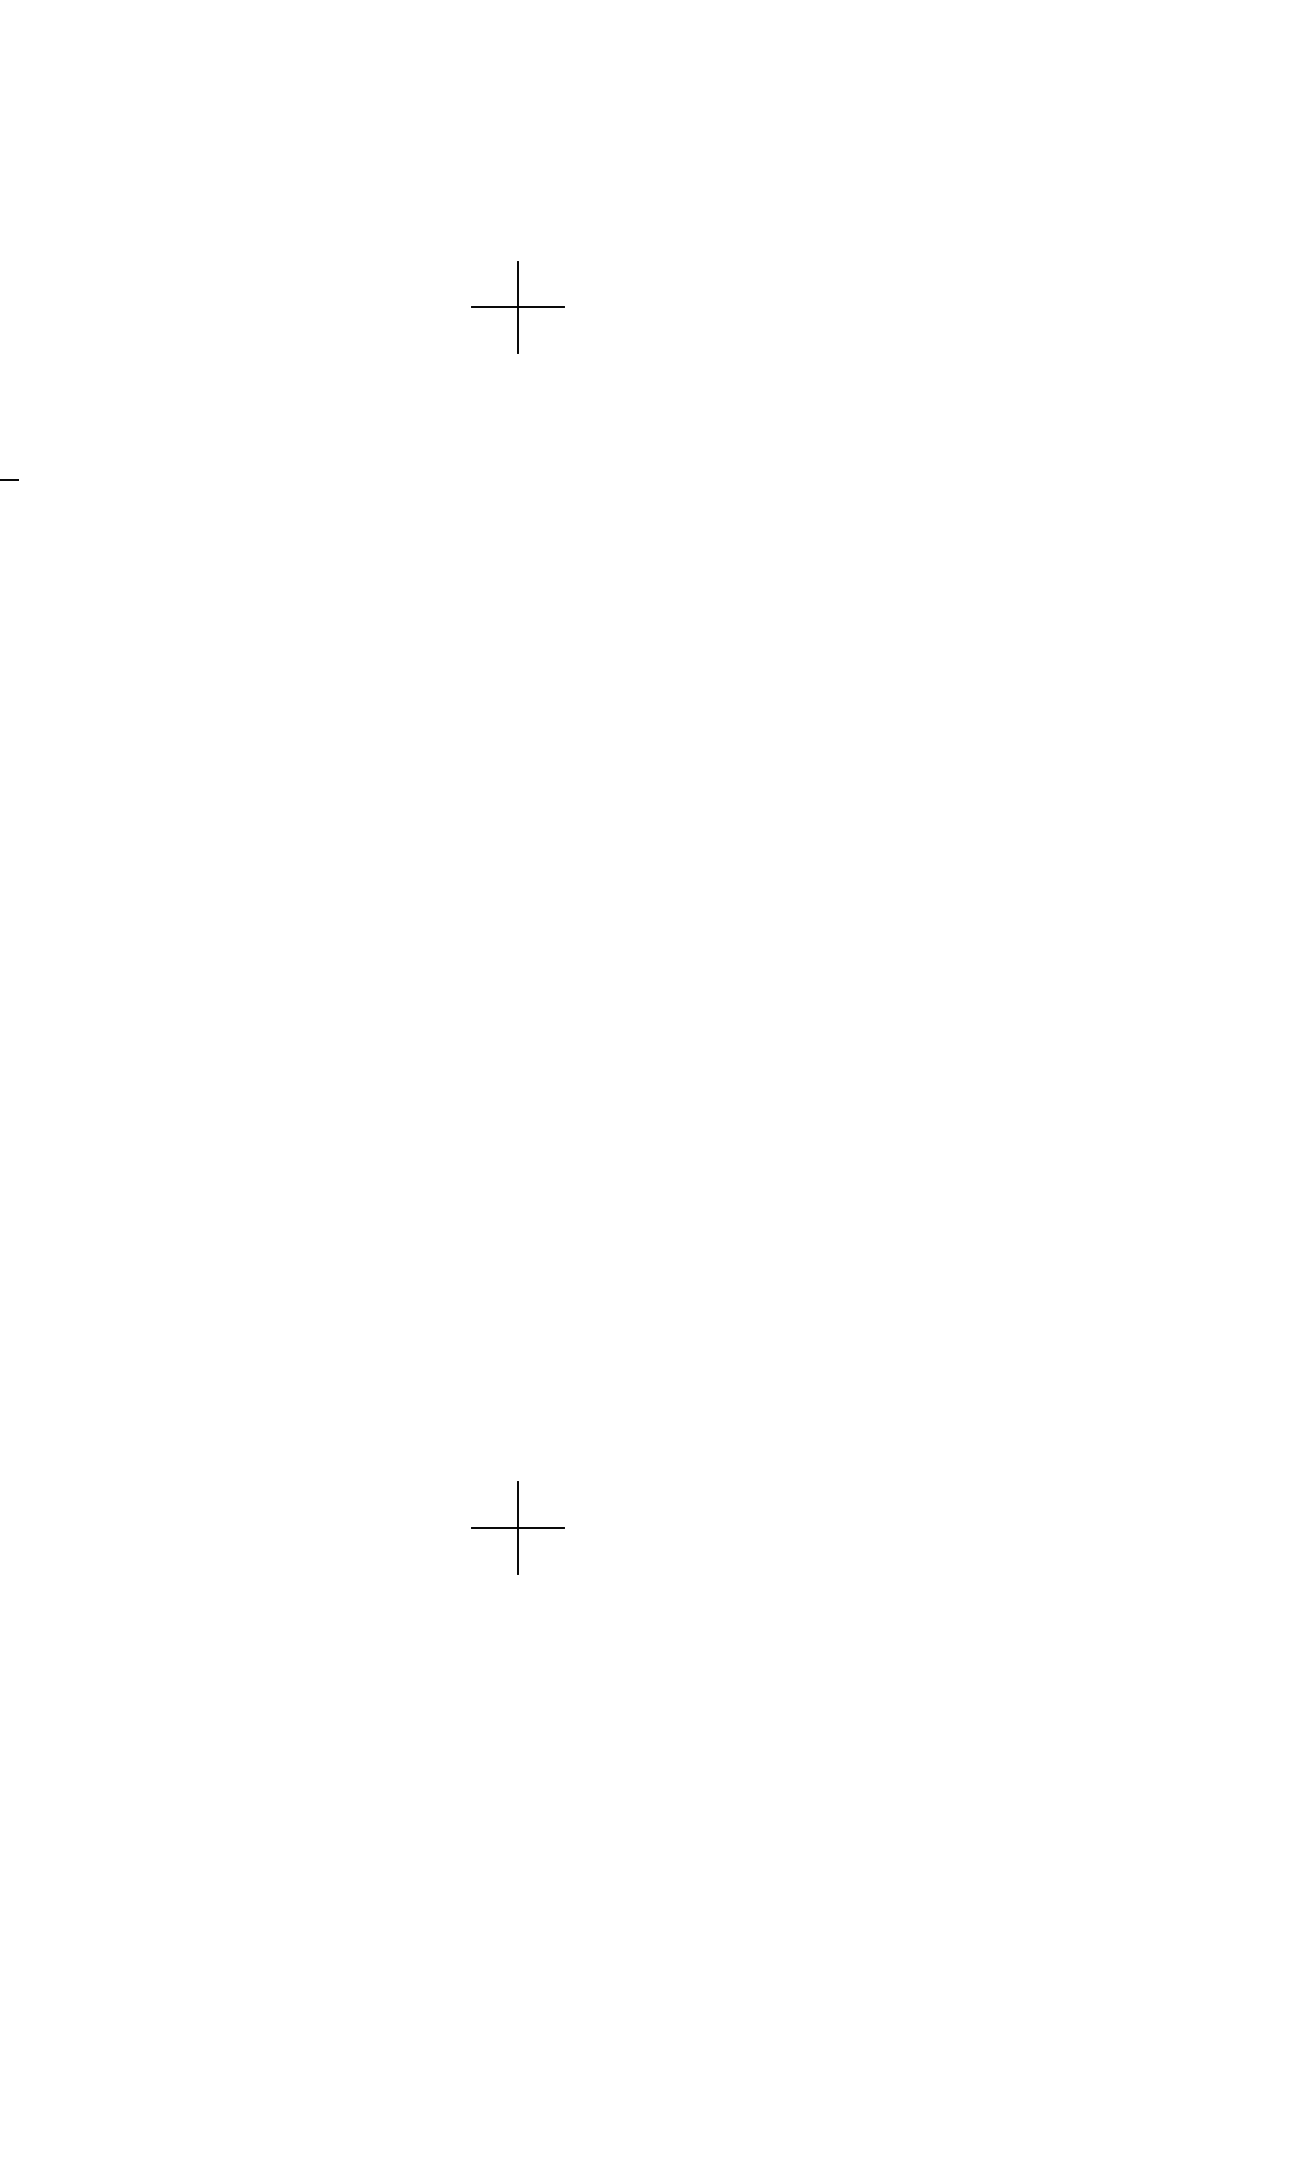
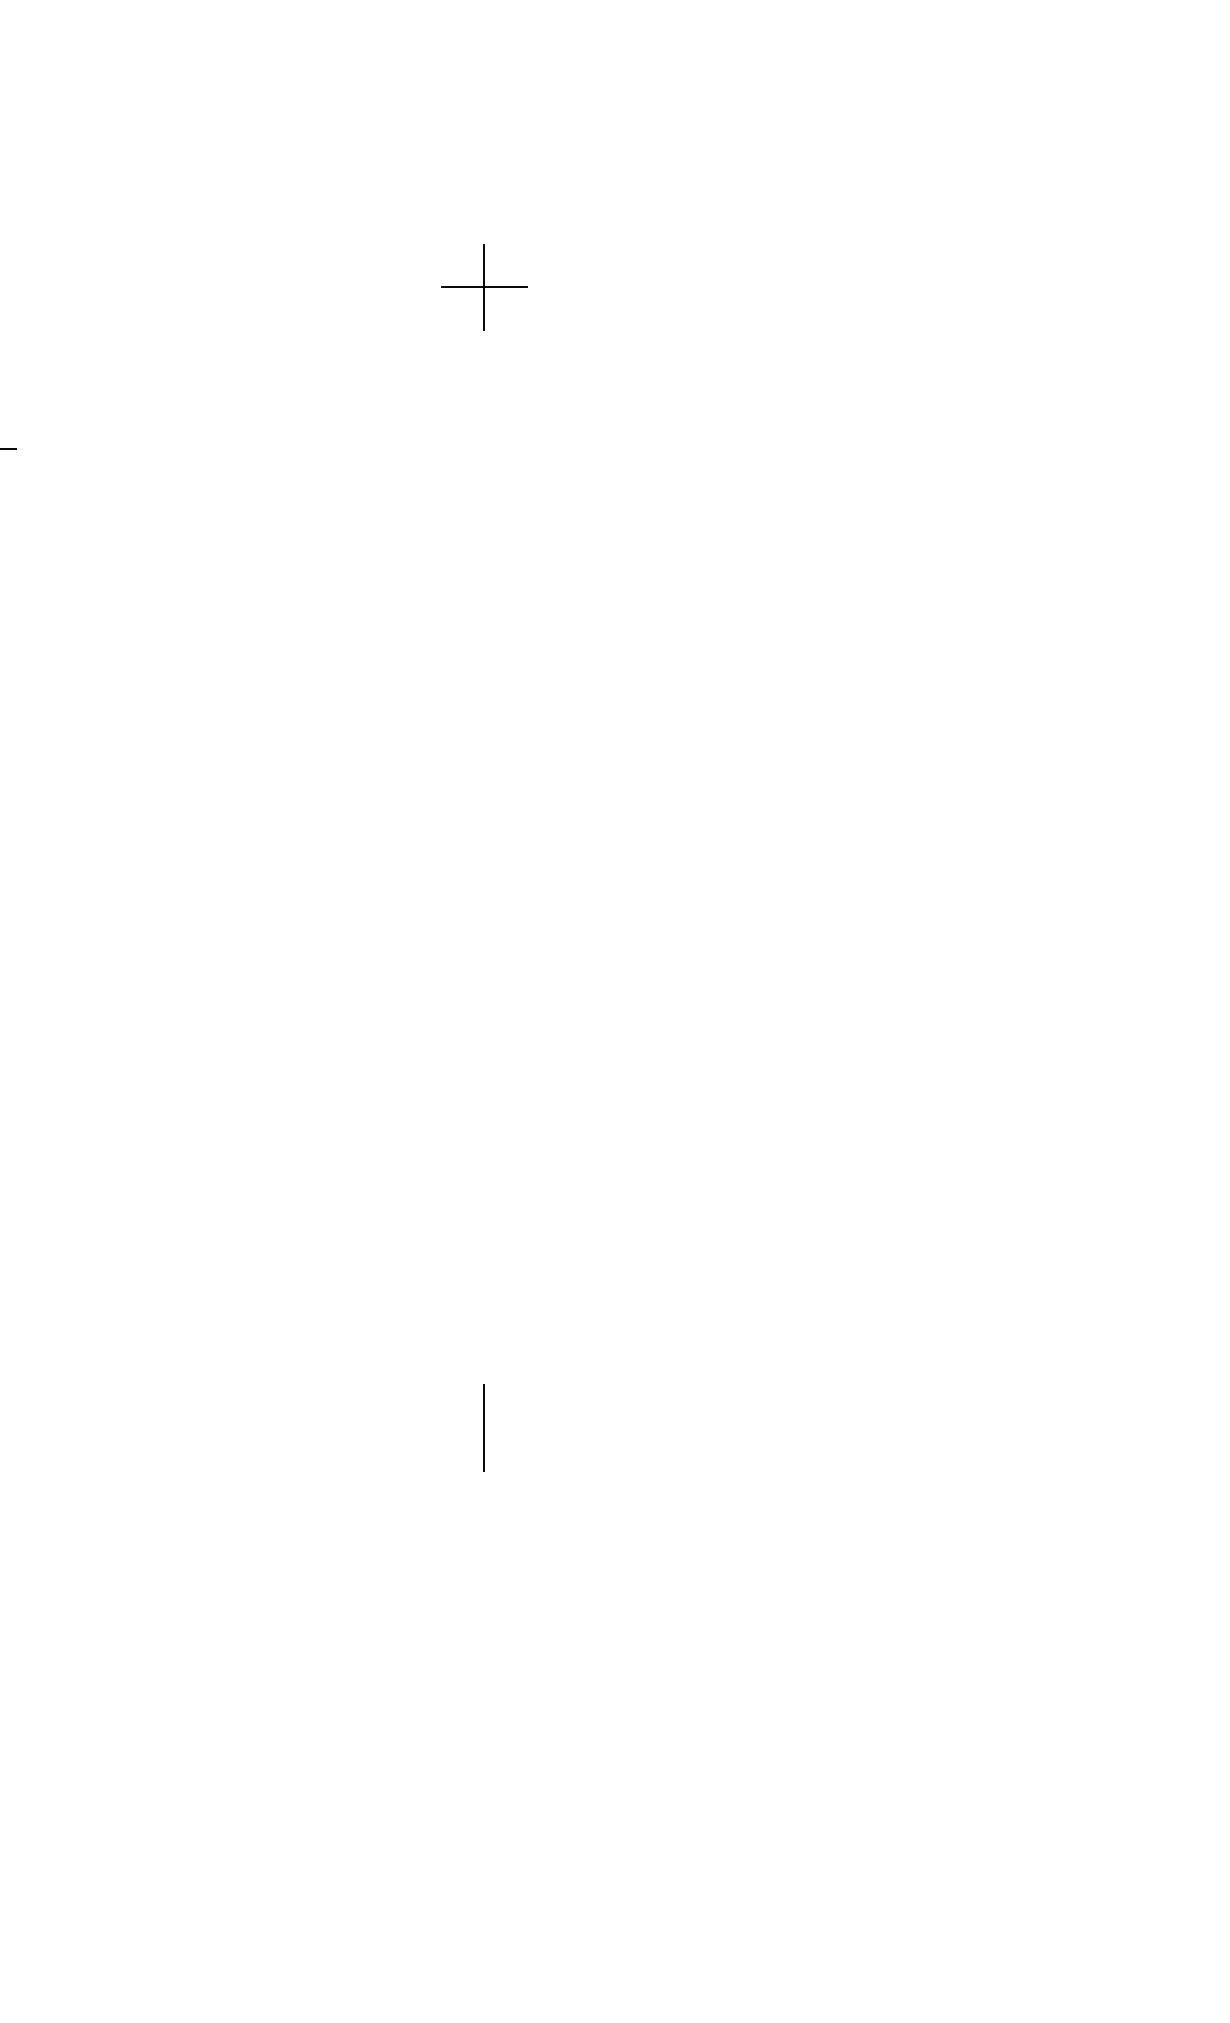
line: (517, 1527) -> (483, 1427), removed

